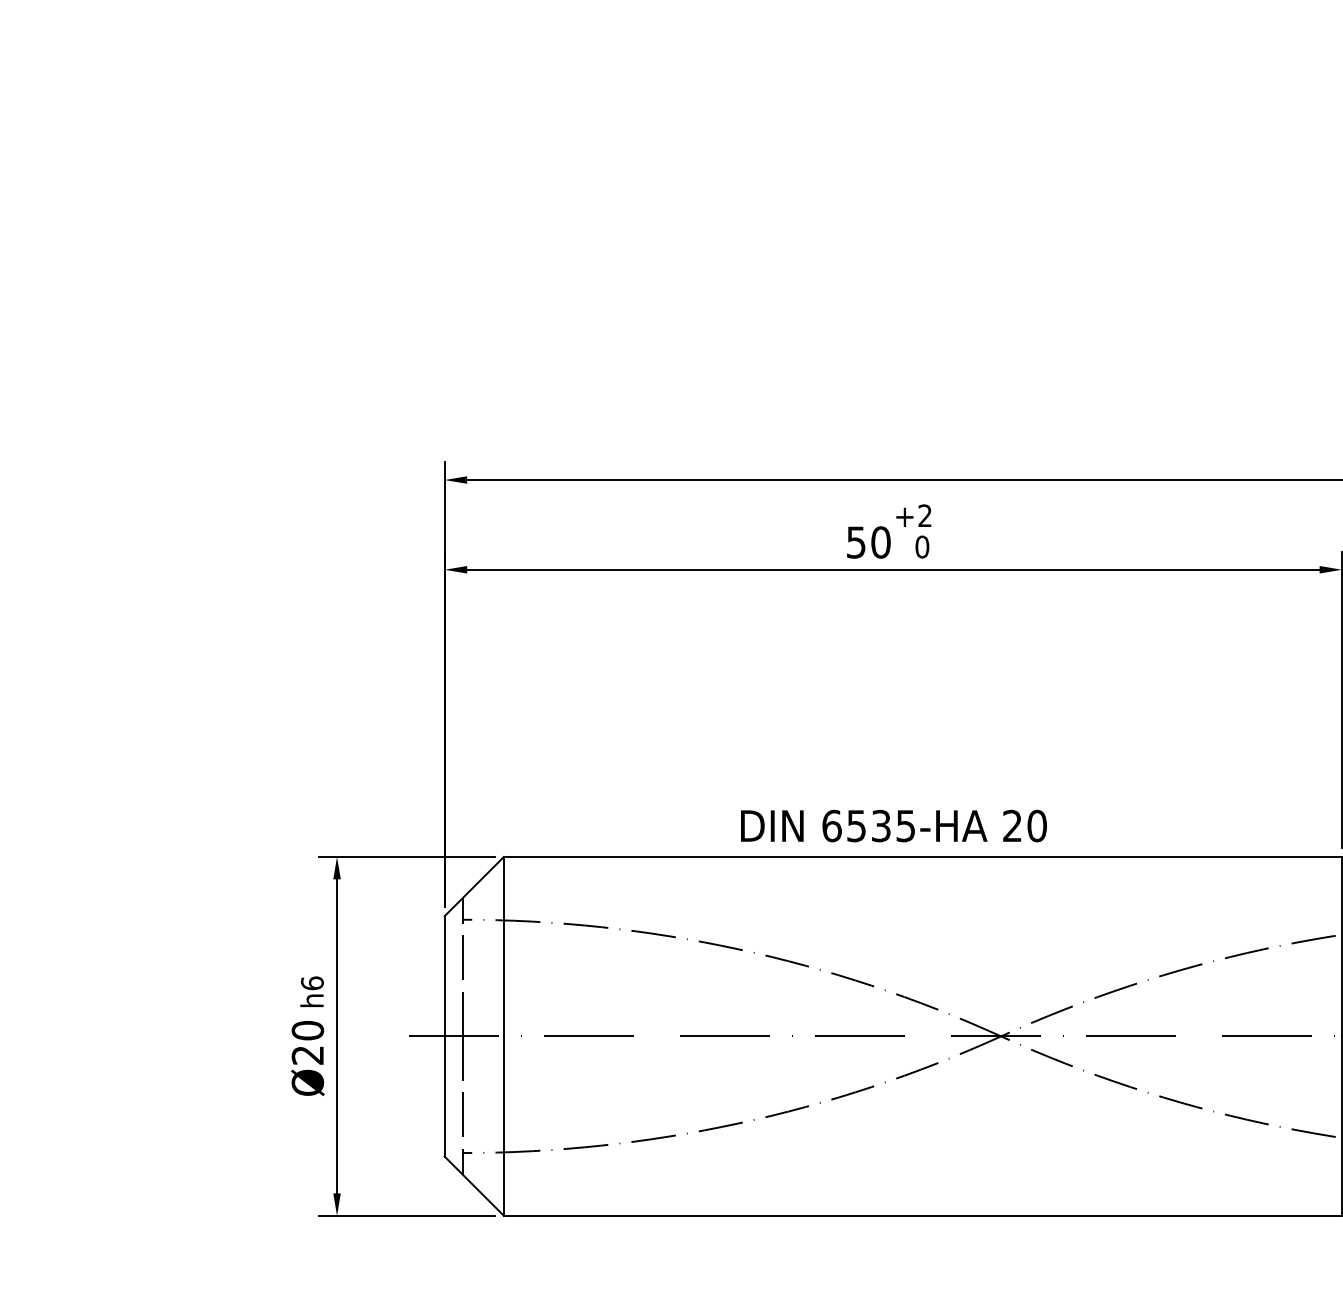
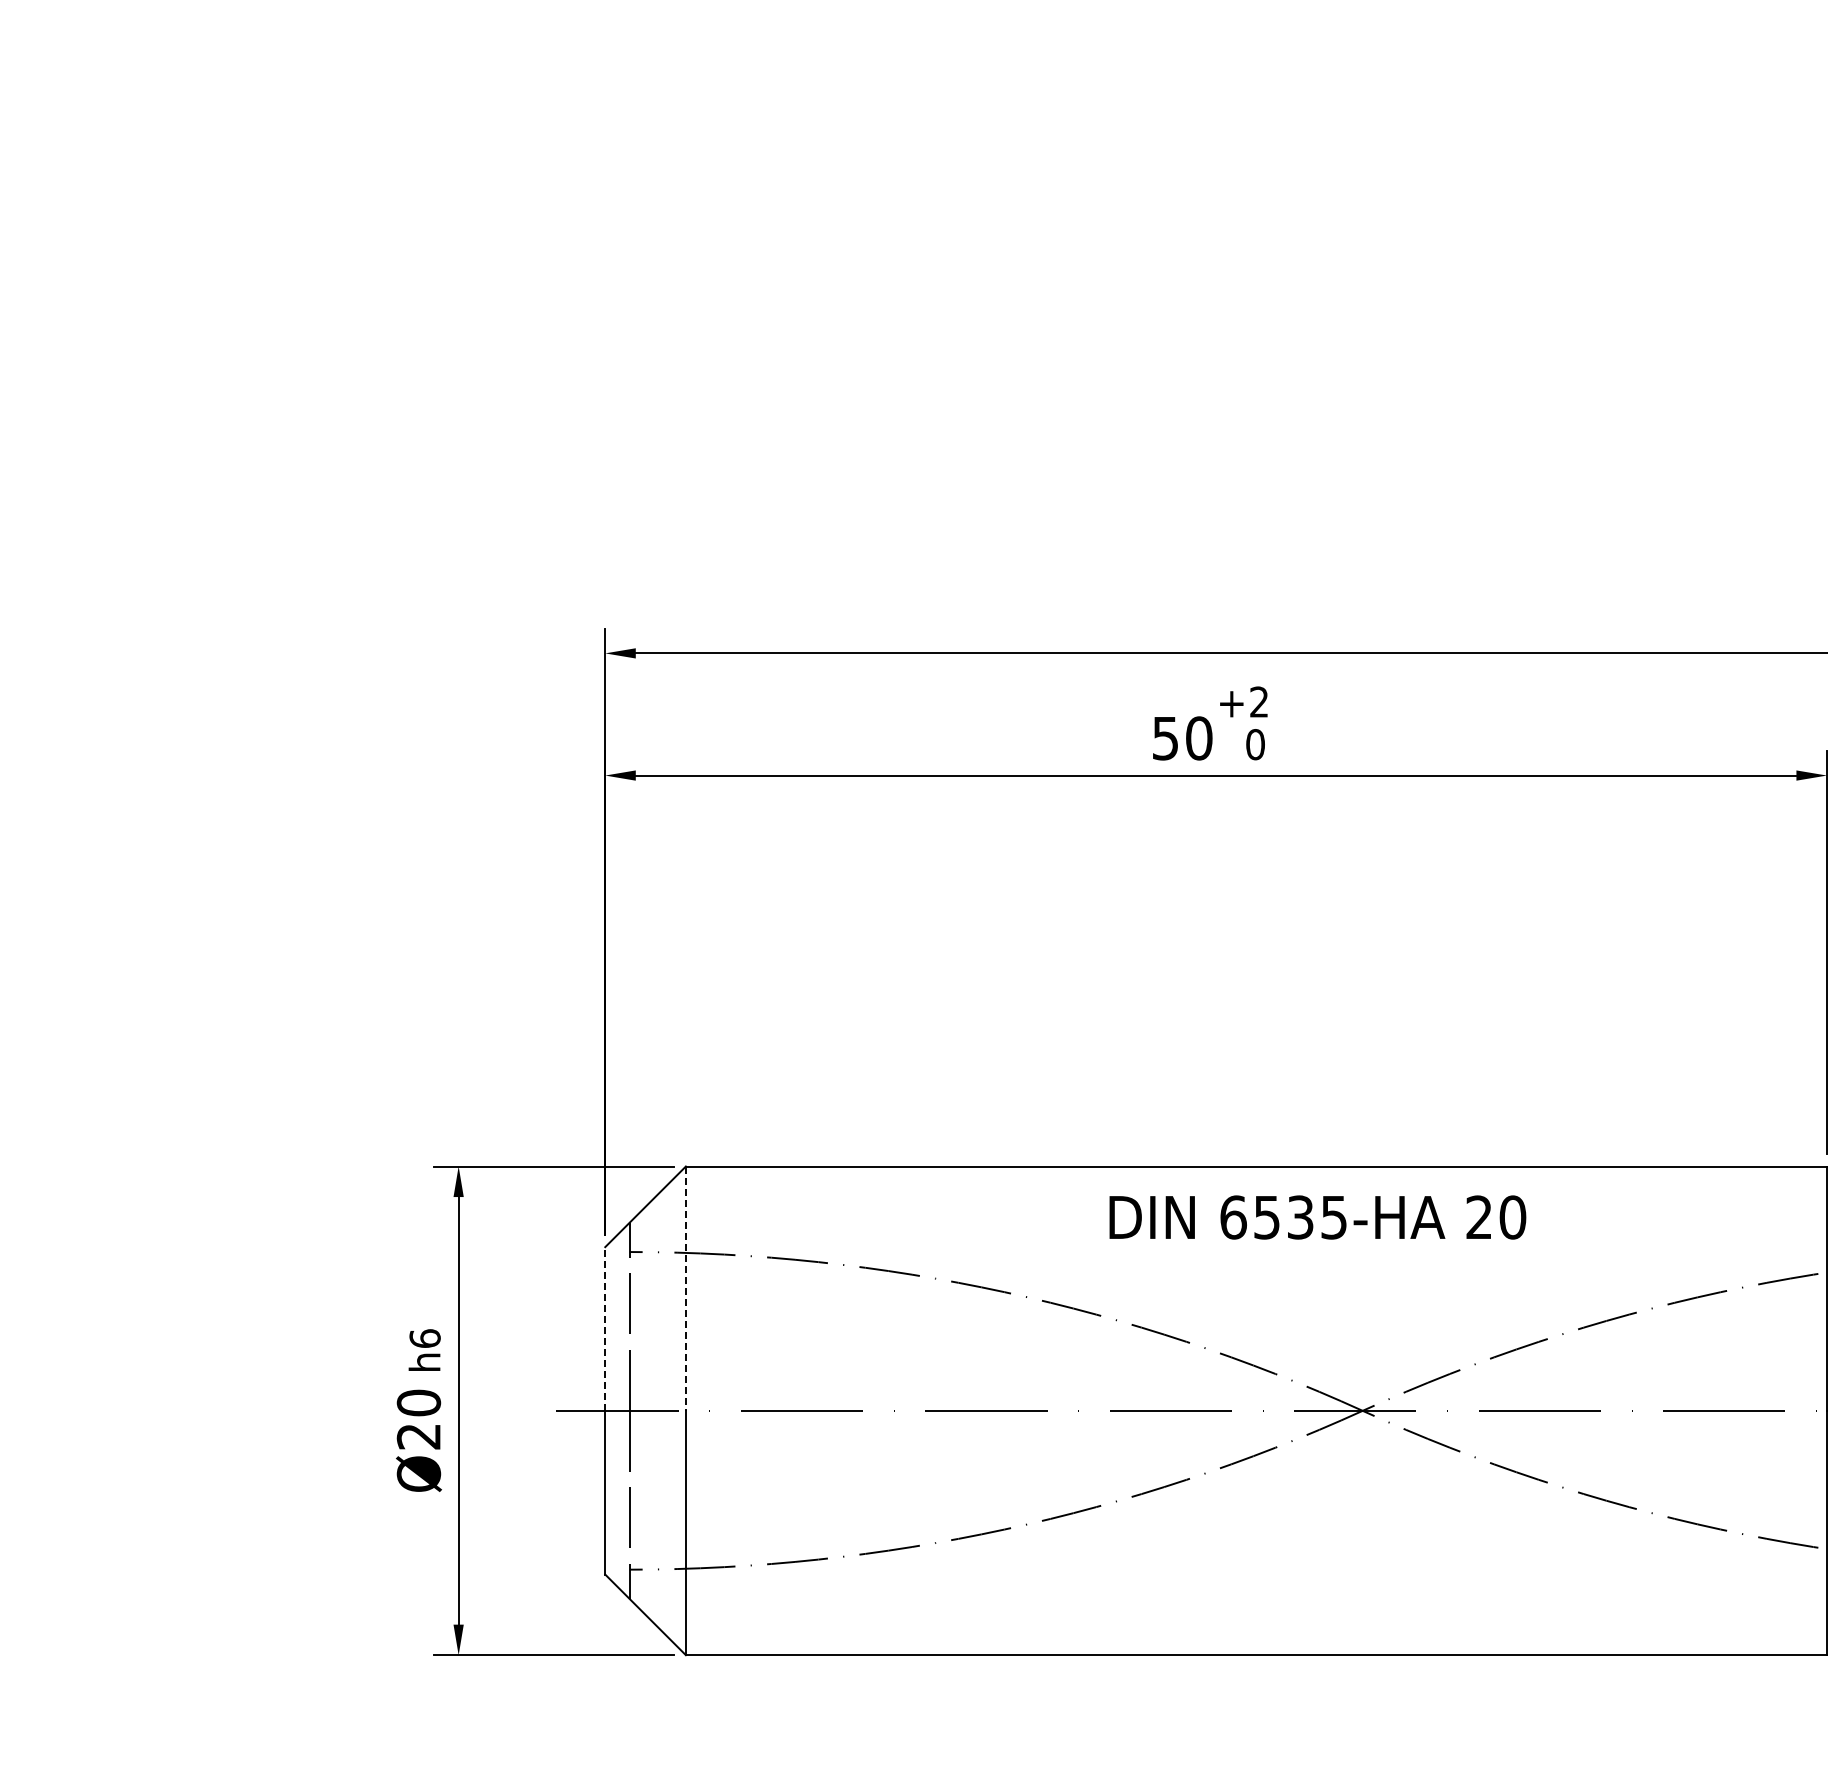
text: (893, 826) -> (1317, 1217), moved
line: (503, 947) -> (685, 1289), solid -> dashed
line: (444, 975) -> (605, 1328), solid -> dashed

